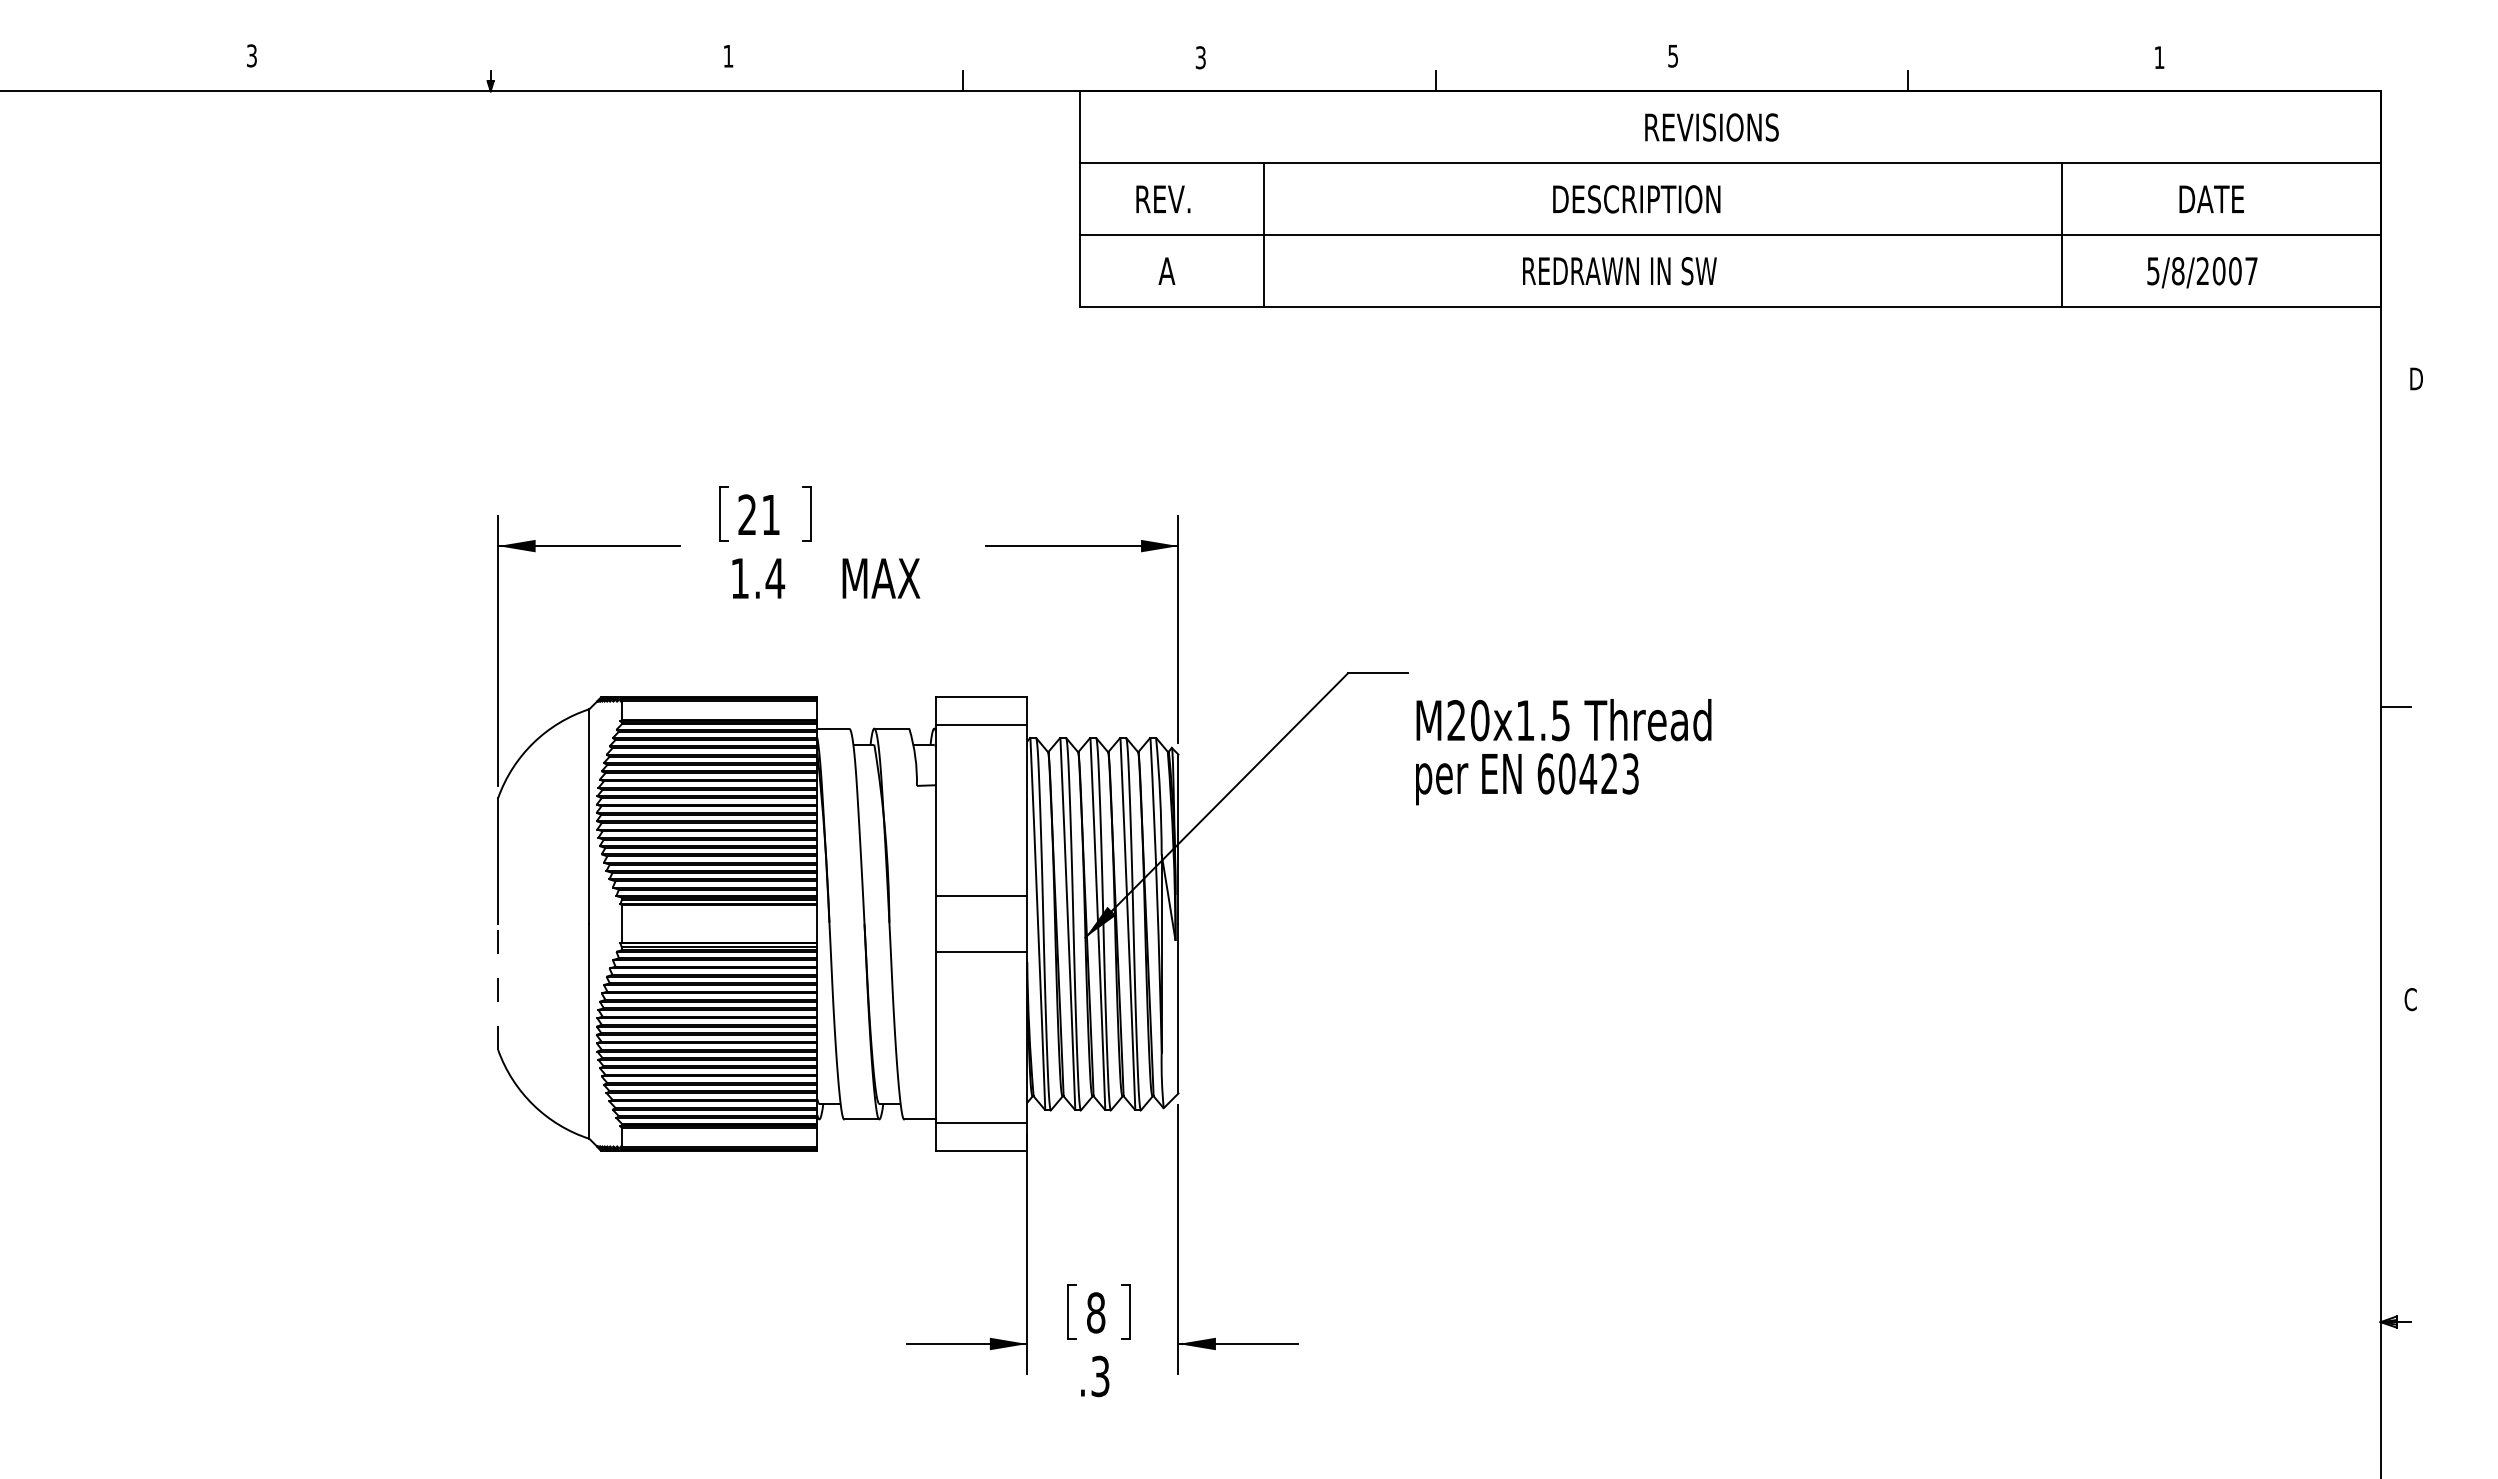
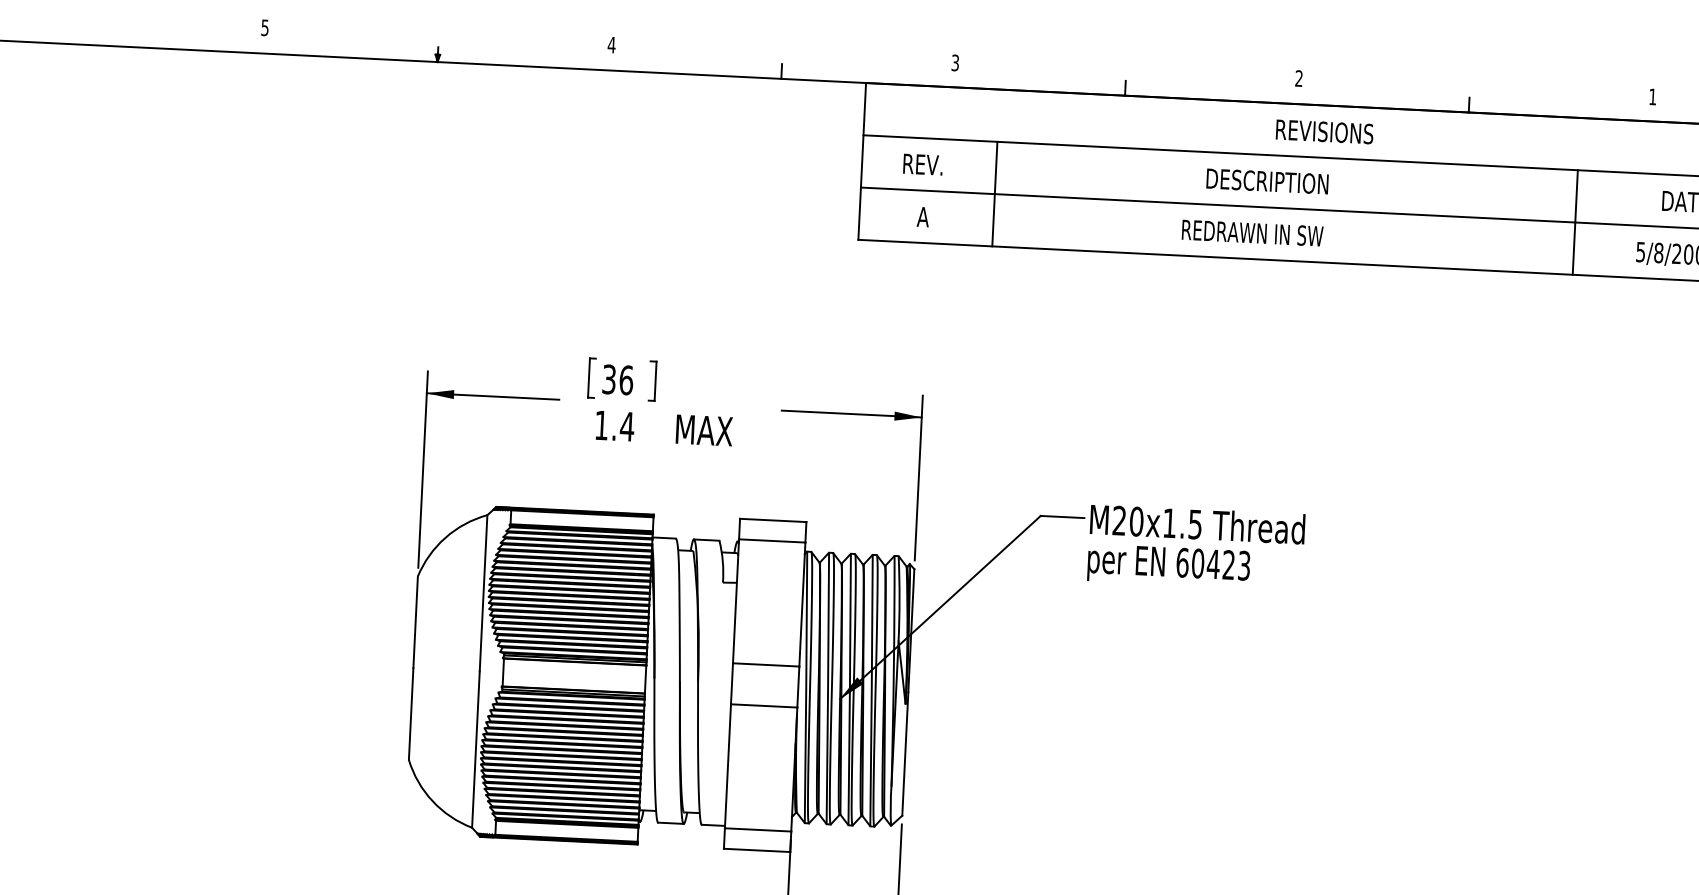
text: (251, 55) -> (264, 27), 3 -> 5
text: (1672, 55) -> (1298, 78), 5 -> 2
text: (728, 56) -> (611, 45), 1 -> 4
text: (759, 514) -> (618, 379), 21 -> 36
text: (1563, 752) -> (1196, 547), moved
line: (498, 987) -> (411, 714), dashed -> solid

